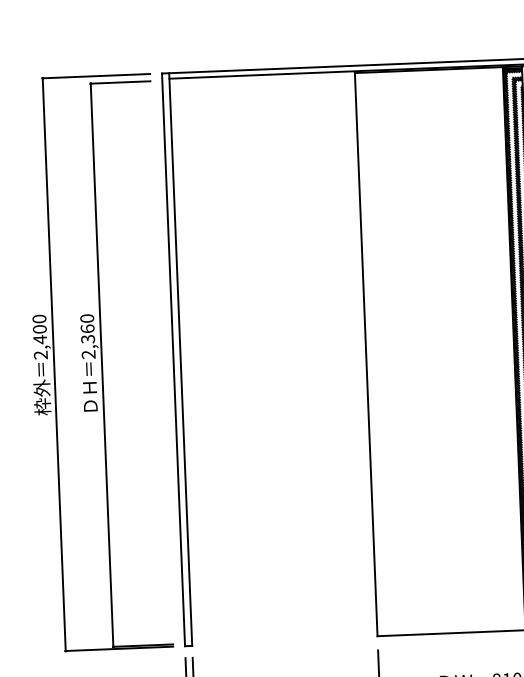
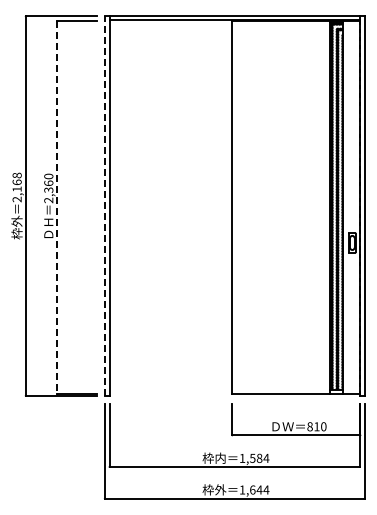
text: (38, 329) -> (16, 182), 2,400 -> 2,168
line: (173, 360) -> (104, 206), solid -> dashed
line: (102, 364) -> (57, 207), solid -> dashed

